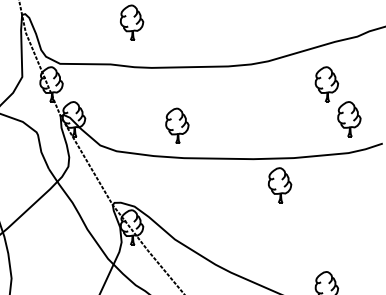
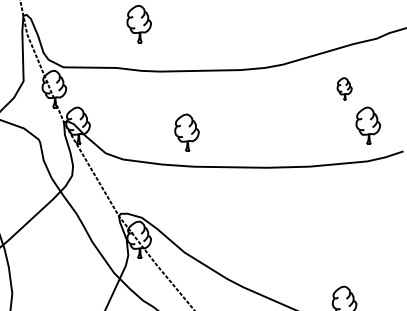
part: (326, 84) -> (344, 89), size x0.6
part: (280, 185) -> (295, 195), removed

